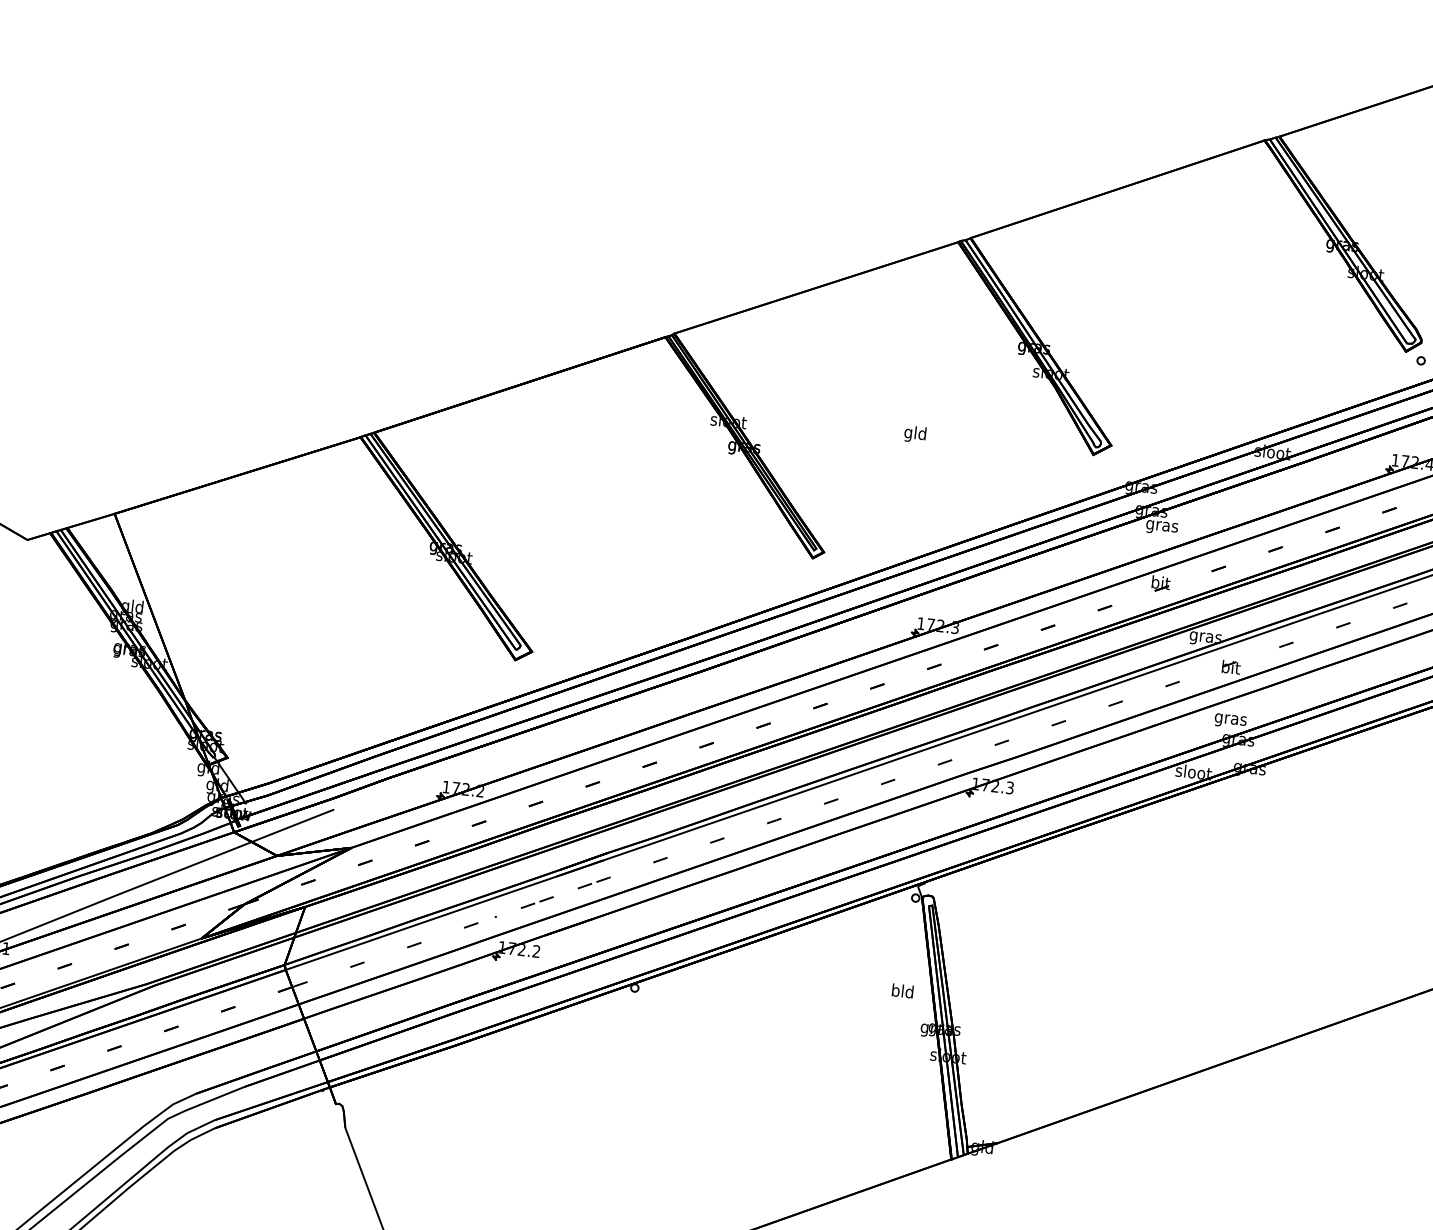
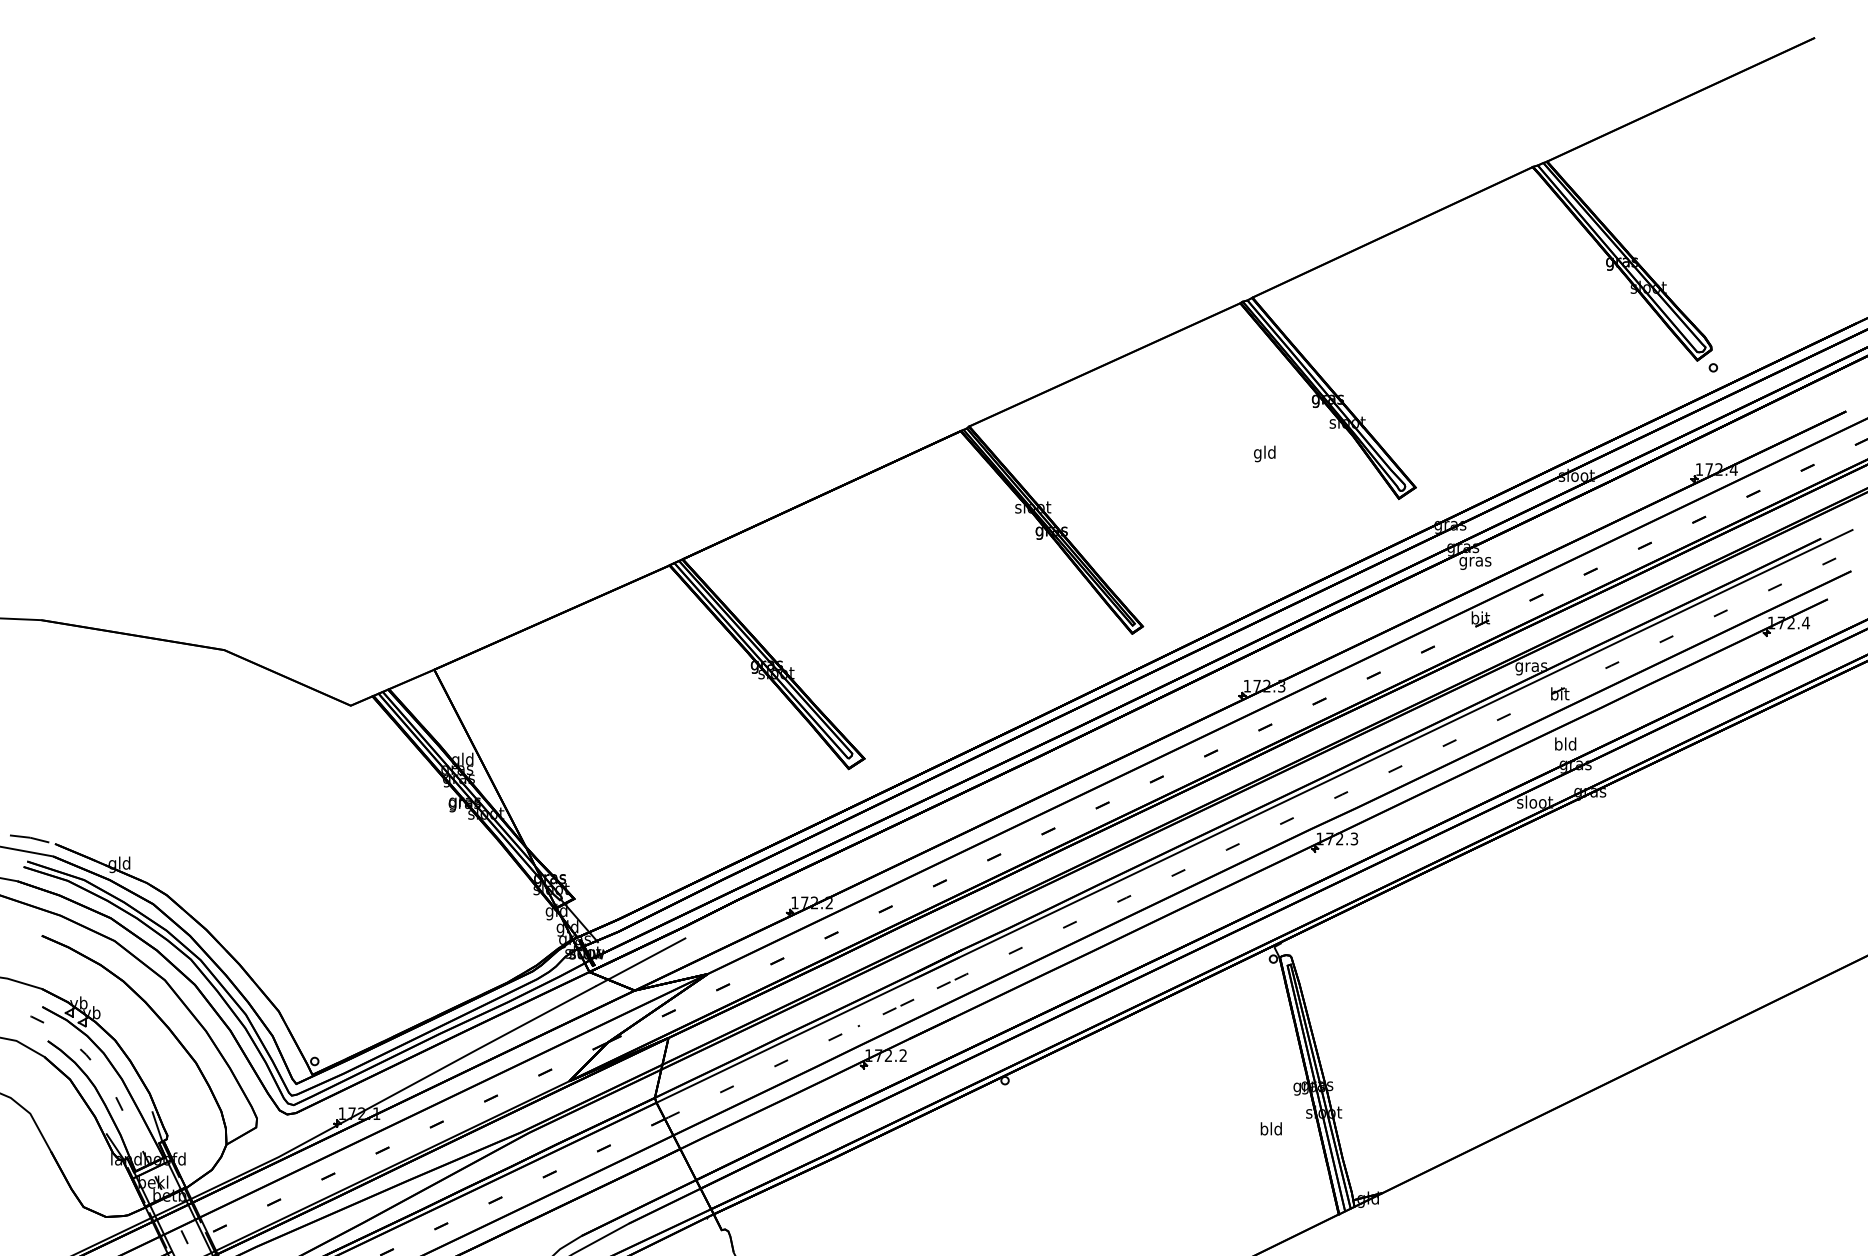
text: (915, 433) -> (1264, 453), moved
text: (1230, 719) -> (1565, 745), gras -> bld
text: (902, 990) -> (1270, 1128), moved

